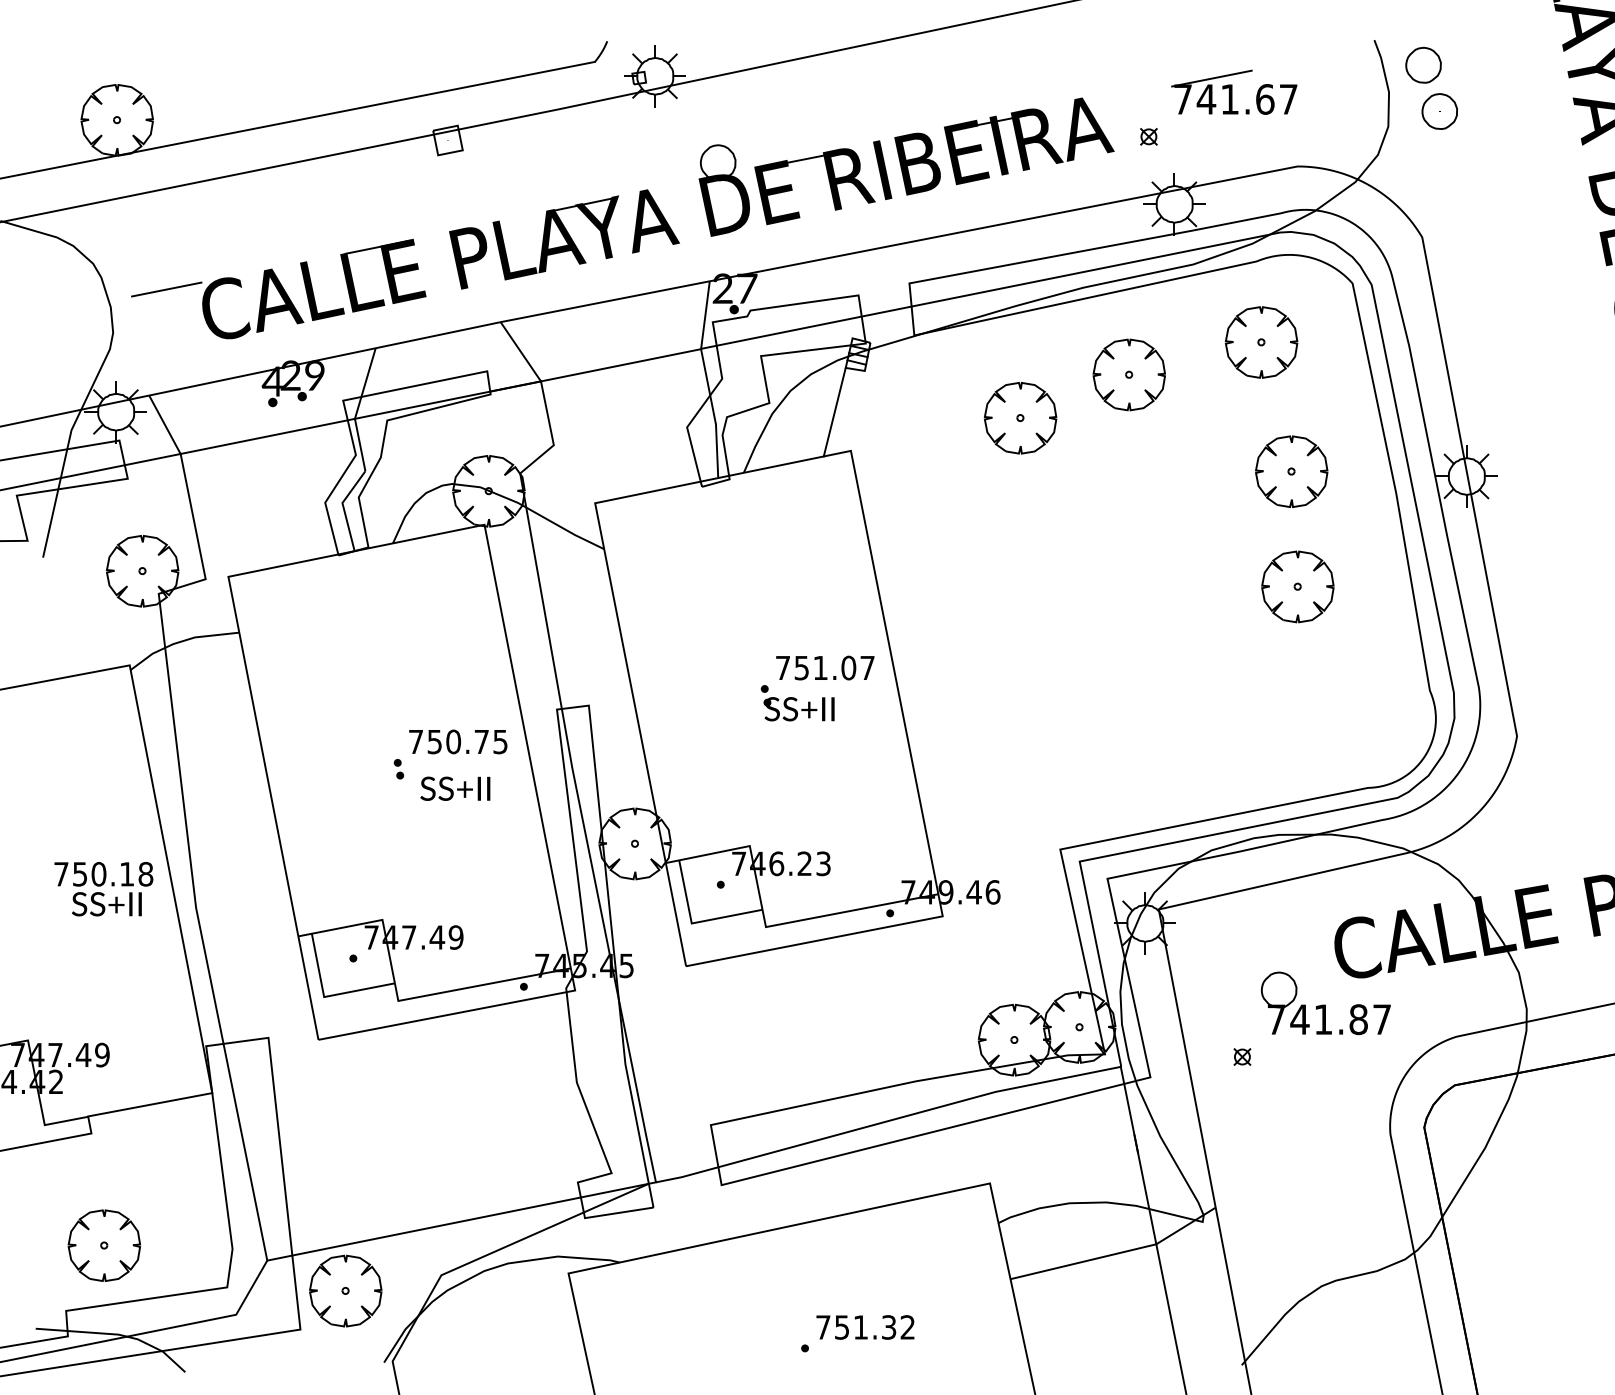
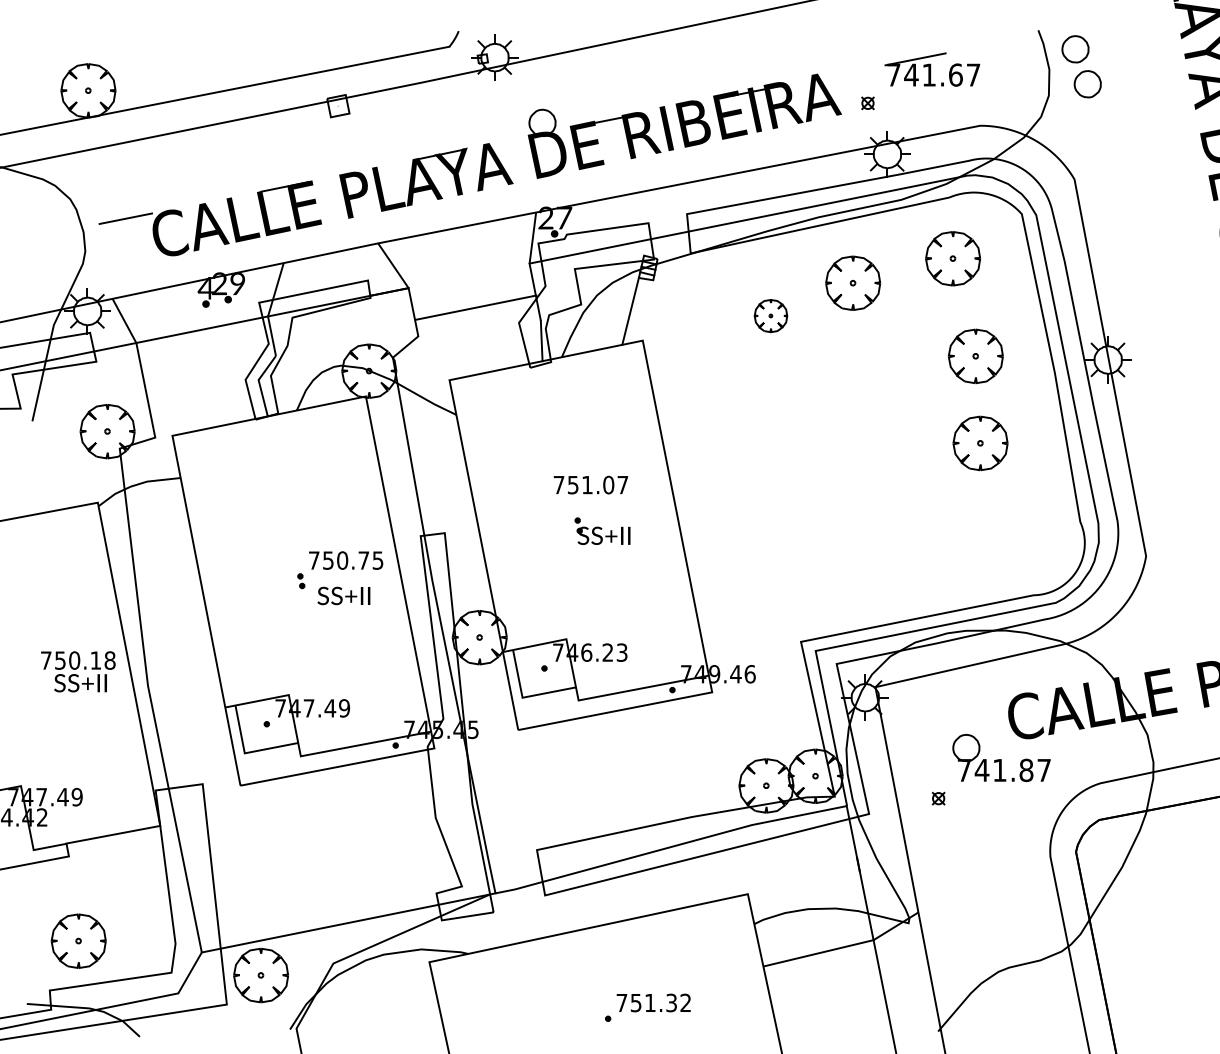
line: (621, 365) -> (476, 307), moved
part: (1020, 418) -> (770, 316), size x0.6
text: (825, 667) -> (591, 484), moved

